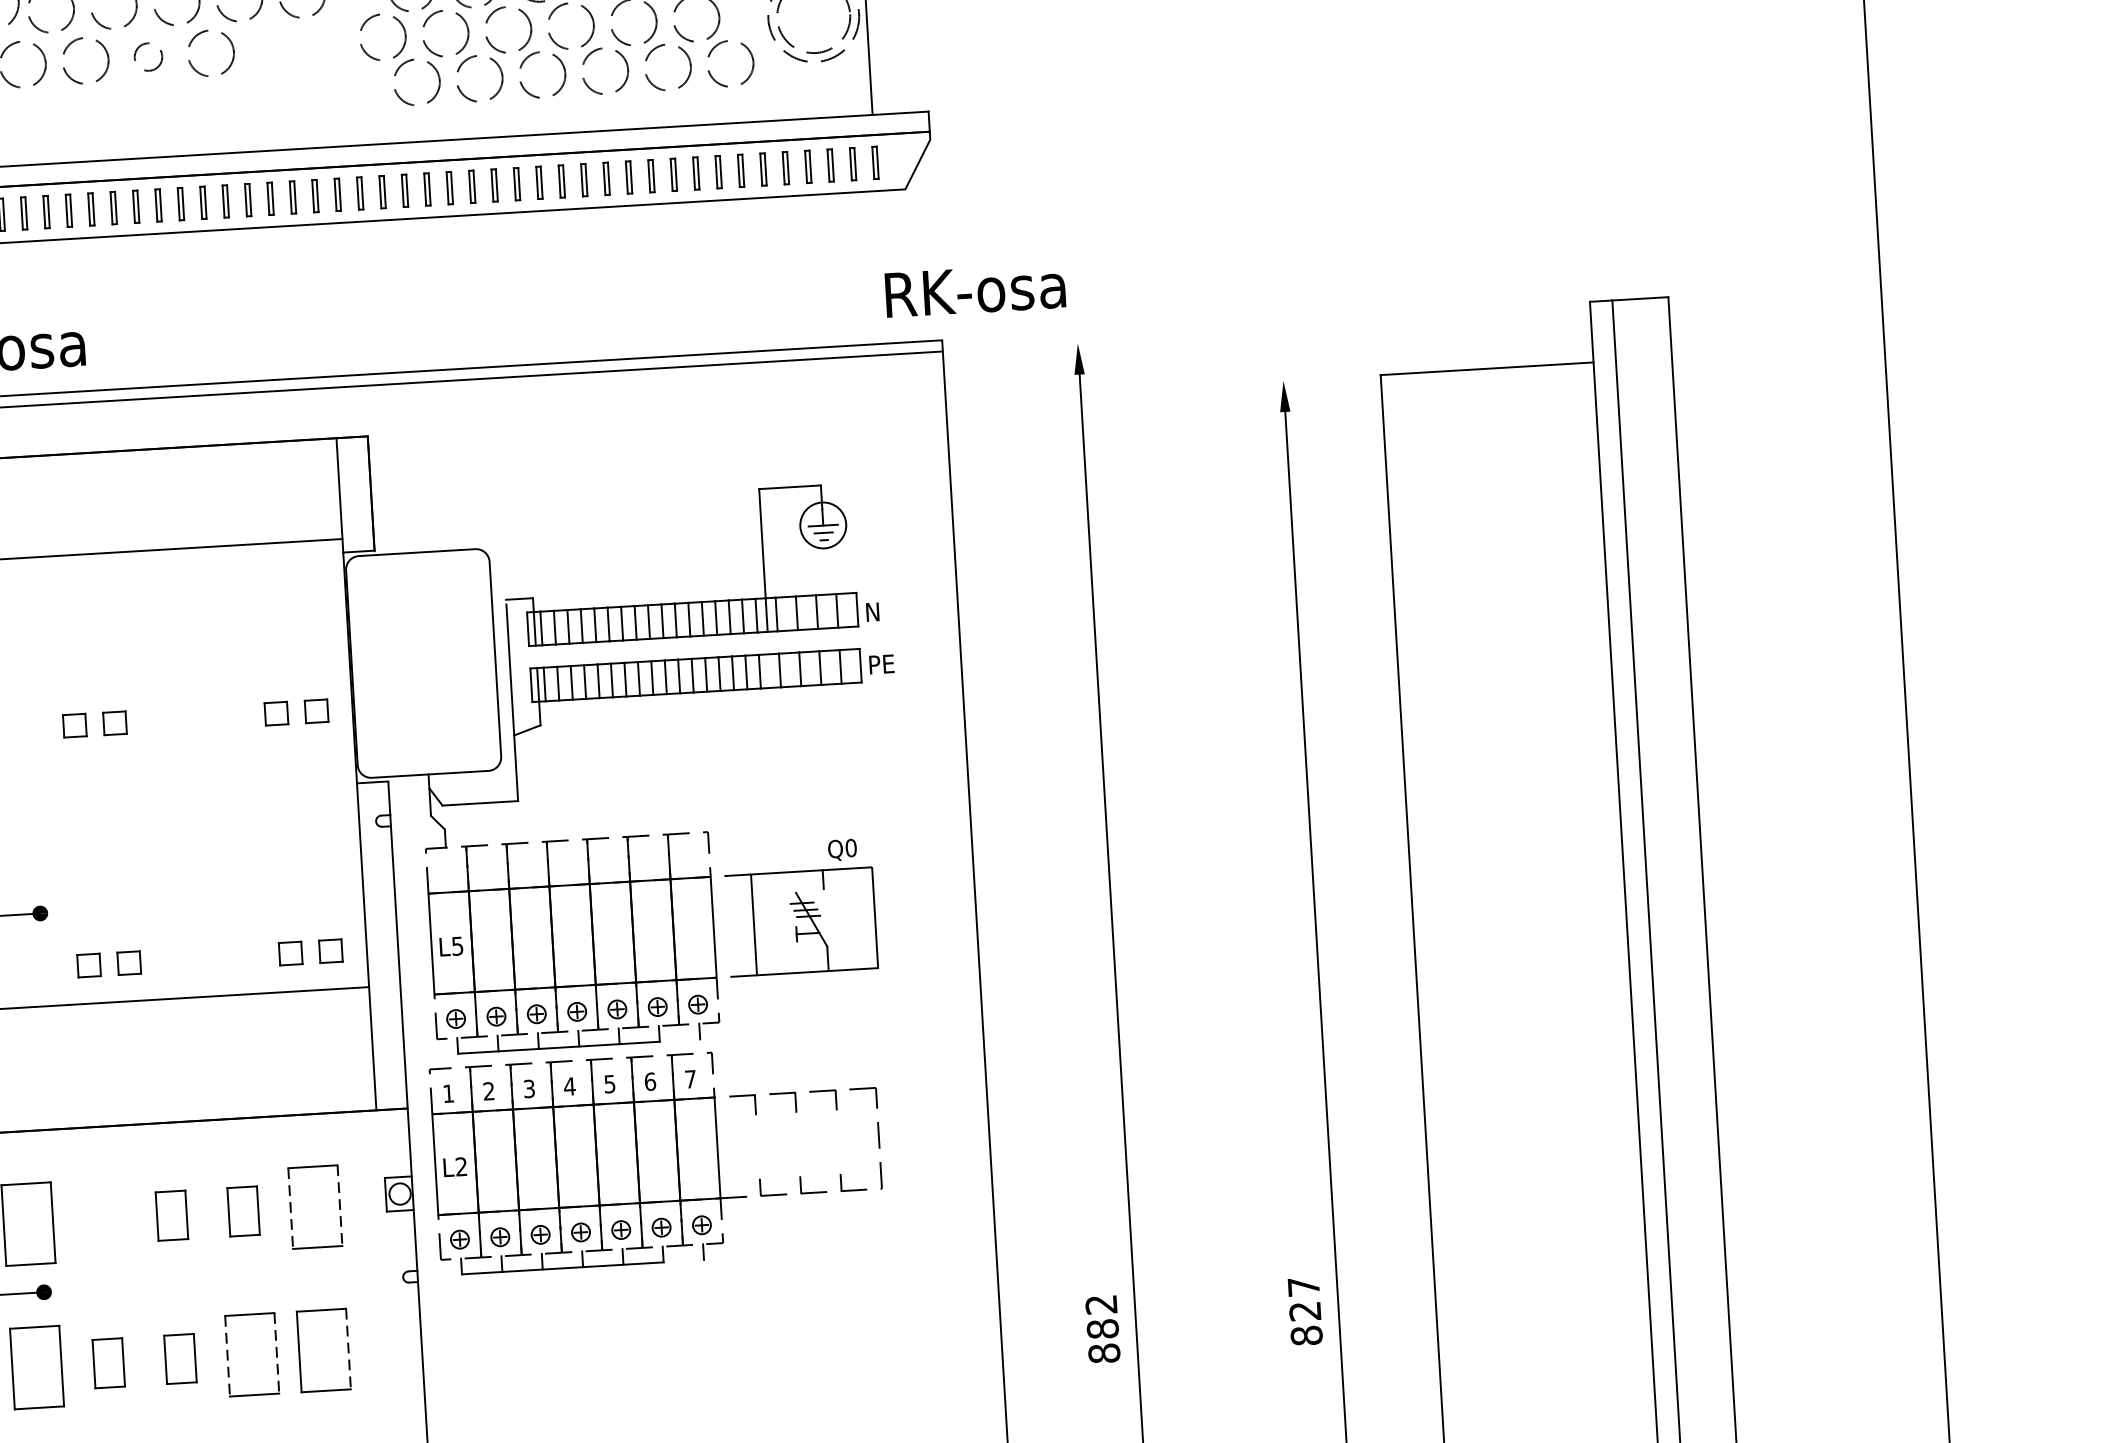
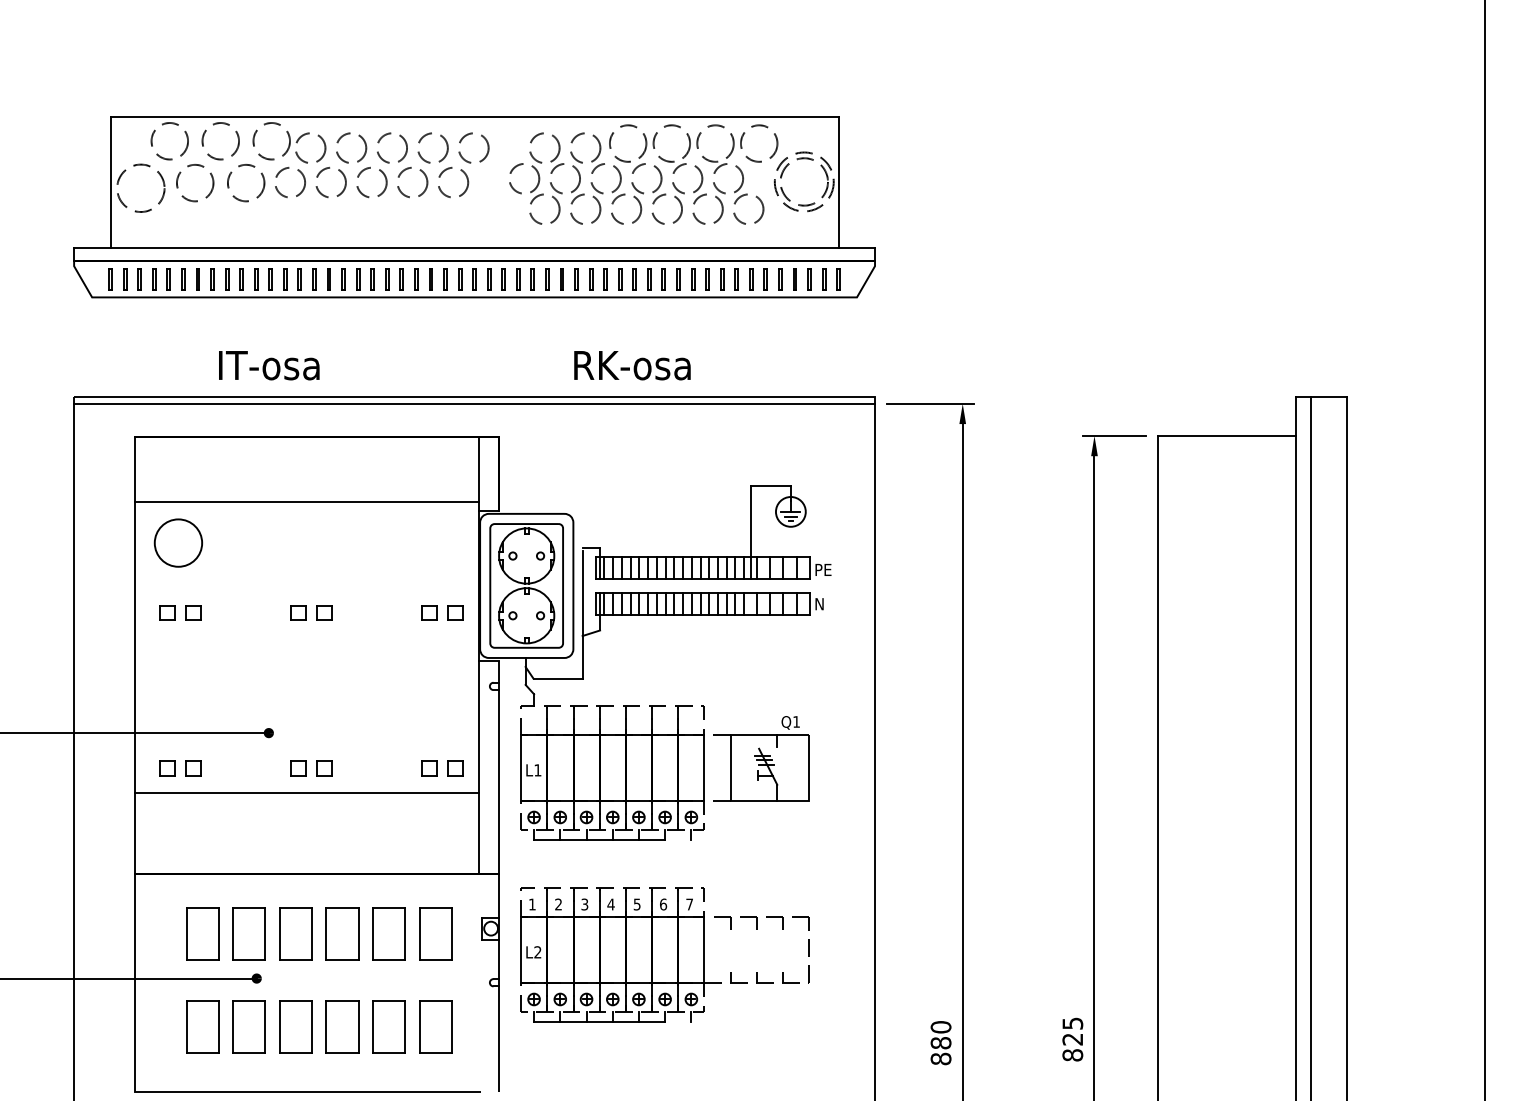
circle: (274, 49) -> (453, 182), added
circle: (147, 56) -> (371, 182), size x1.67
text: (975, 290) -> (632, 365), moved
line: (1028, 345) -> (930, 403), added
line: (1314, 378) -> (1114, 435), added
text: (880, 611) -> (824, 569), N -> PE
part: (423, 662) -> (526, 585), added
text: (883, 664) -> (824, 604), PE -> N
text: (851, 847) -> (796, 721), Q0 -> Q1
text: (457, 946) -> (537, 770), L5 -> L1
part: (656, 1158) -> (664, 954), moved
line: (339, 1206) -> (451, 934), dashed -> solid
line: (290, 1209) -> (419, 934), dashed -> solid
part: (242, 1210) -> (388, 933), size x1.67
part: (171, 1215) -> (342, 933), size x1.67
part: (99, 1219) -> (295, 933), added
text: (1303, 1286) -> (1072, 1023), 827 -> 825
text: (1100, 1305) -> (940, 1027), 882 -> 880
line: (348, 1349) -> (451, 1027), dashed -> solid
line: (277, 1353) -> (405, 1027), dashed -> solid
line: (228, 1356) -> (373, 1027), dashed -> solid
part: (180, 1358) -> (342, 1026), size x1.67
part: (108, 1362) -> (295, 1026), size x1.67

